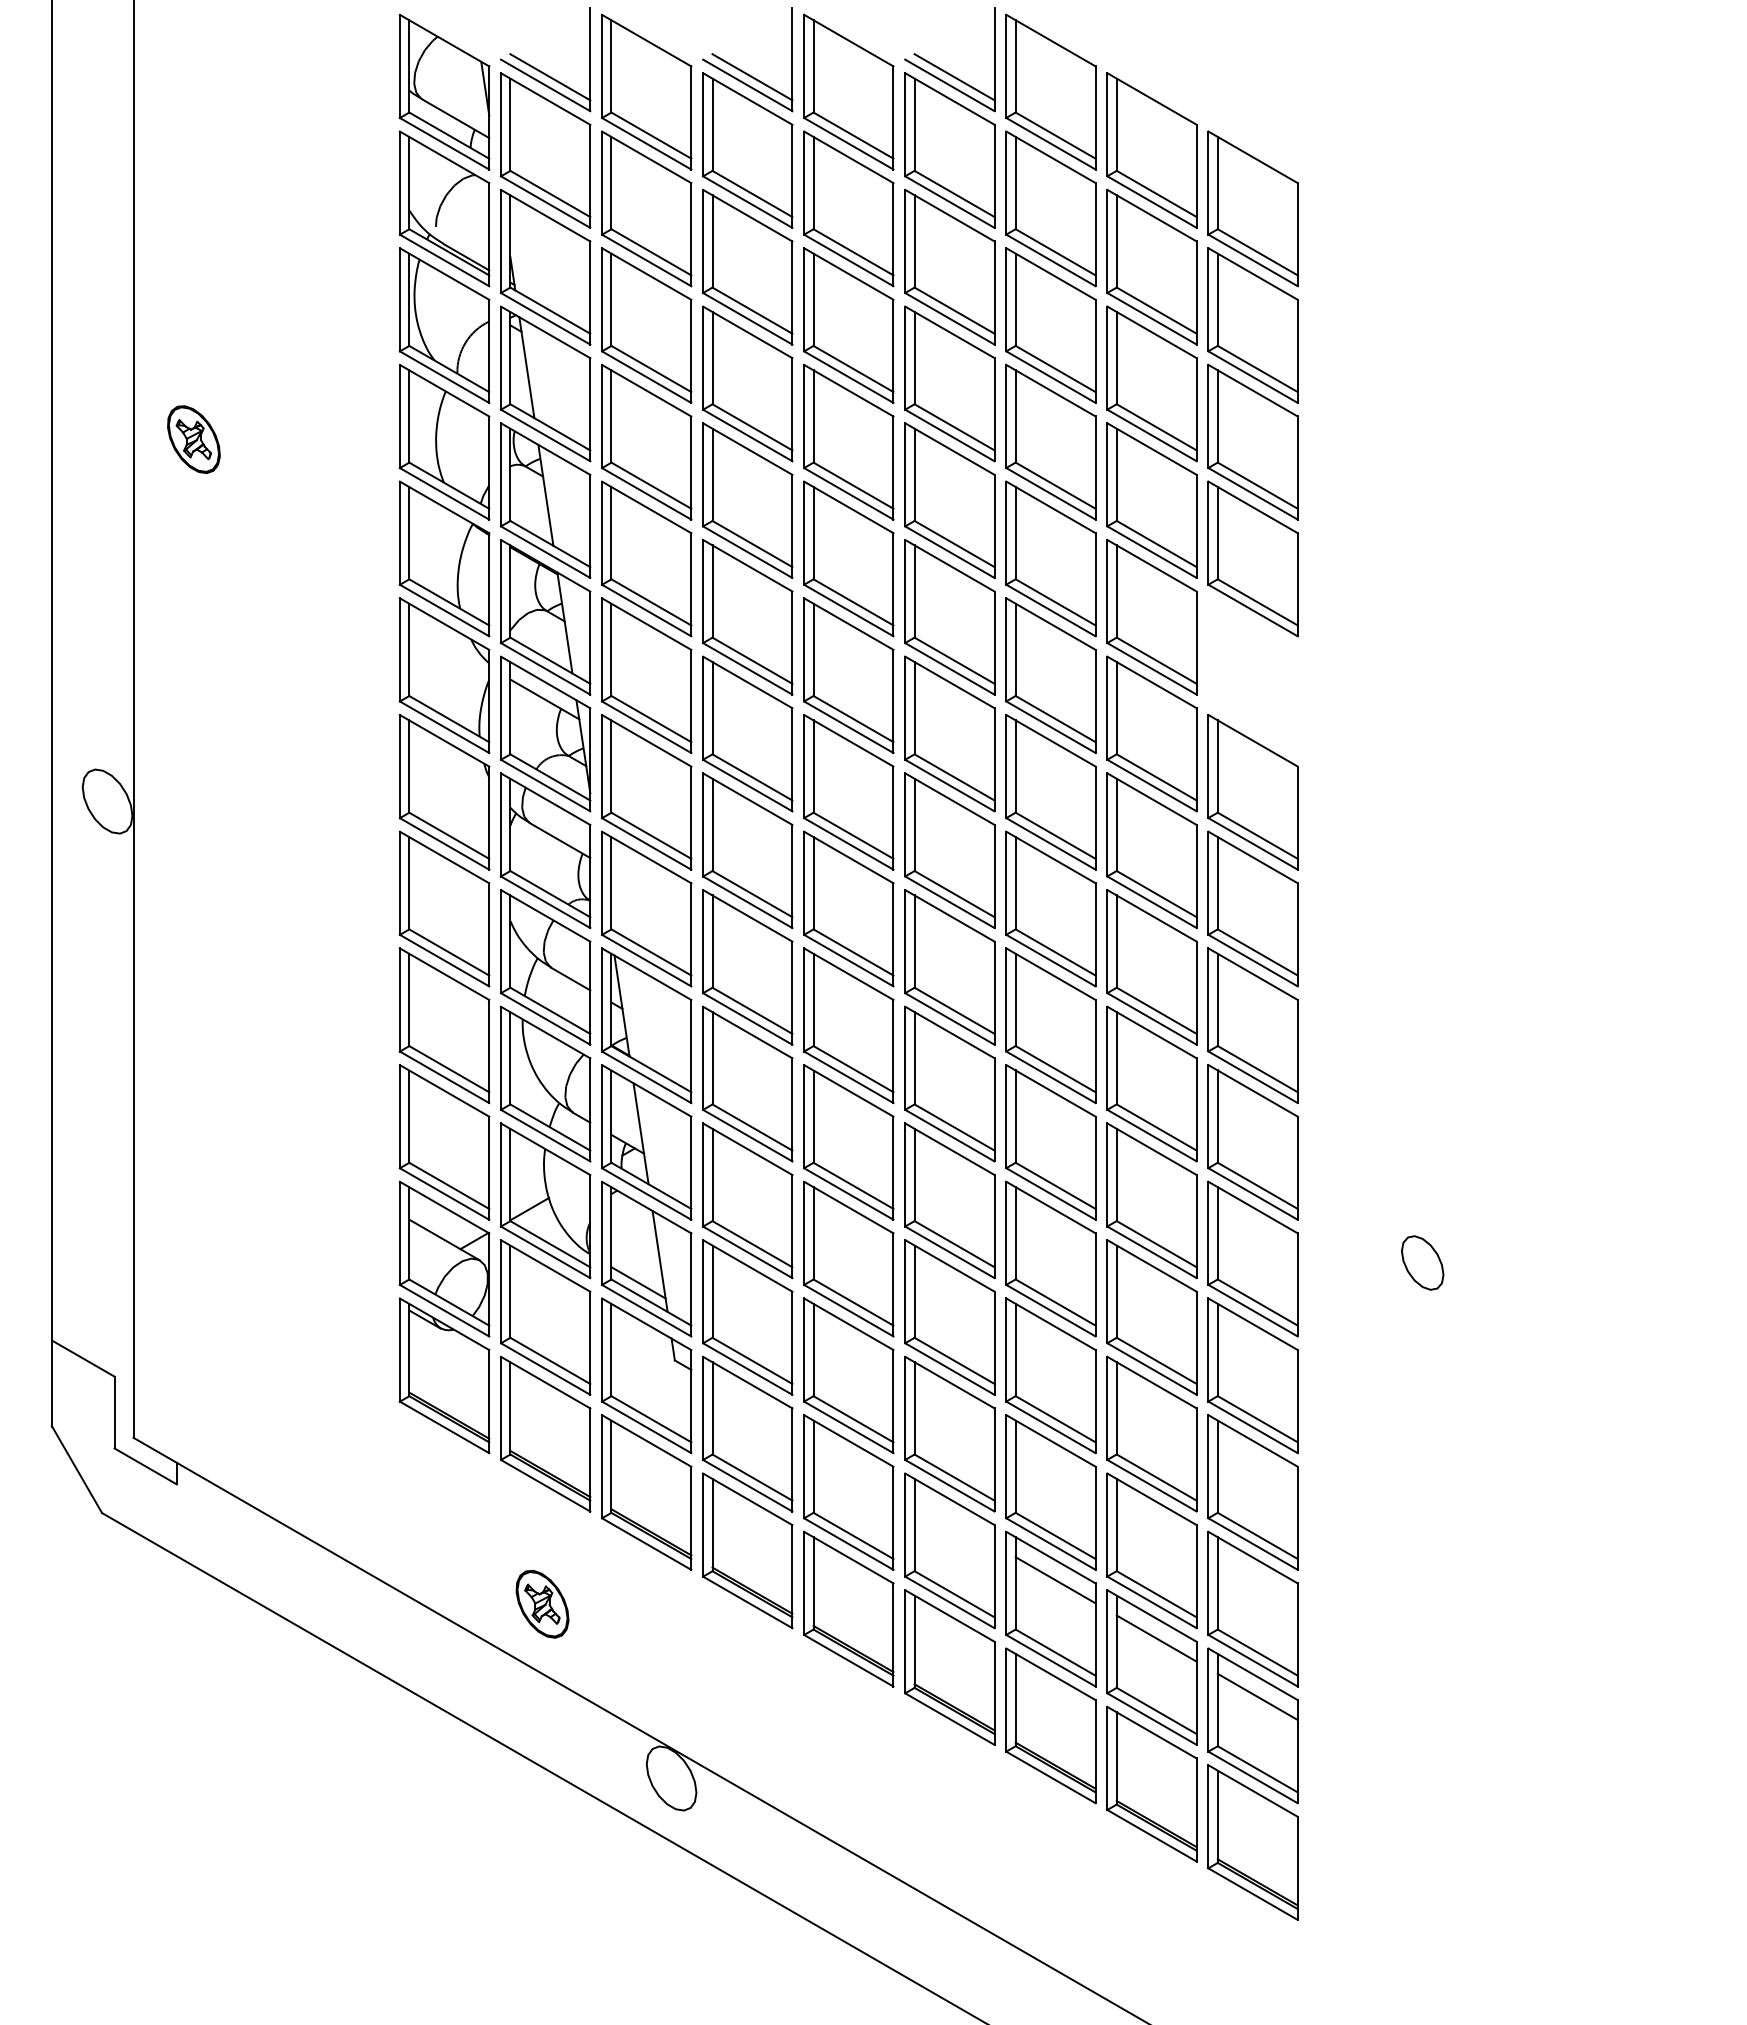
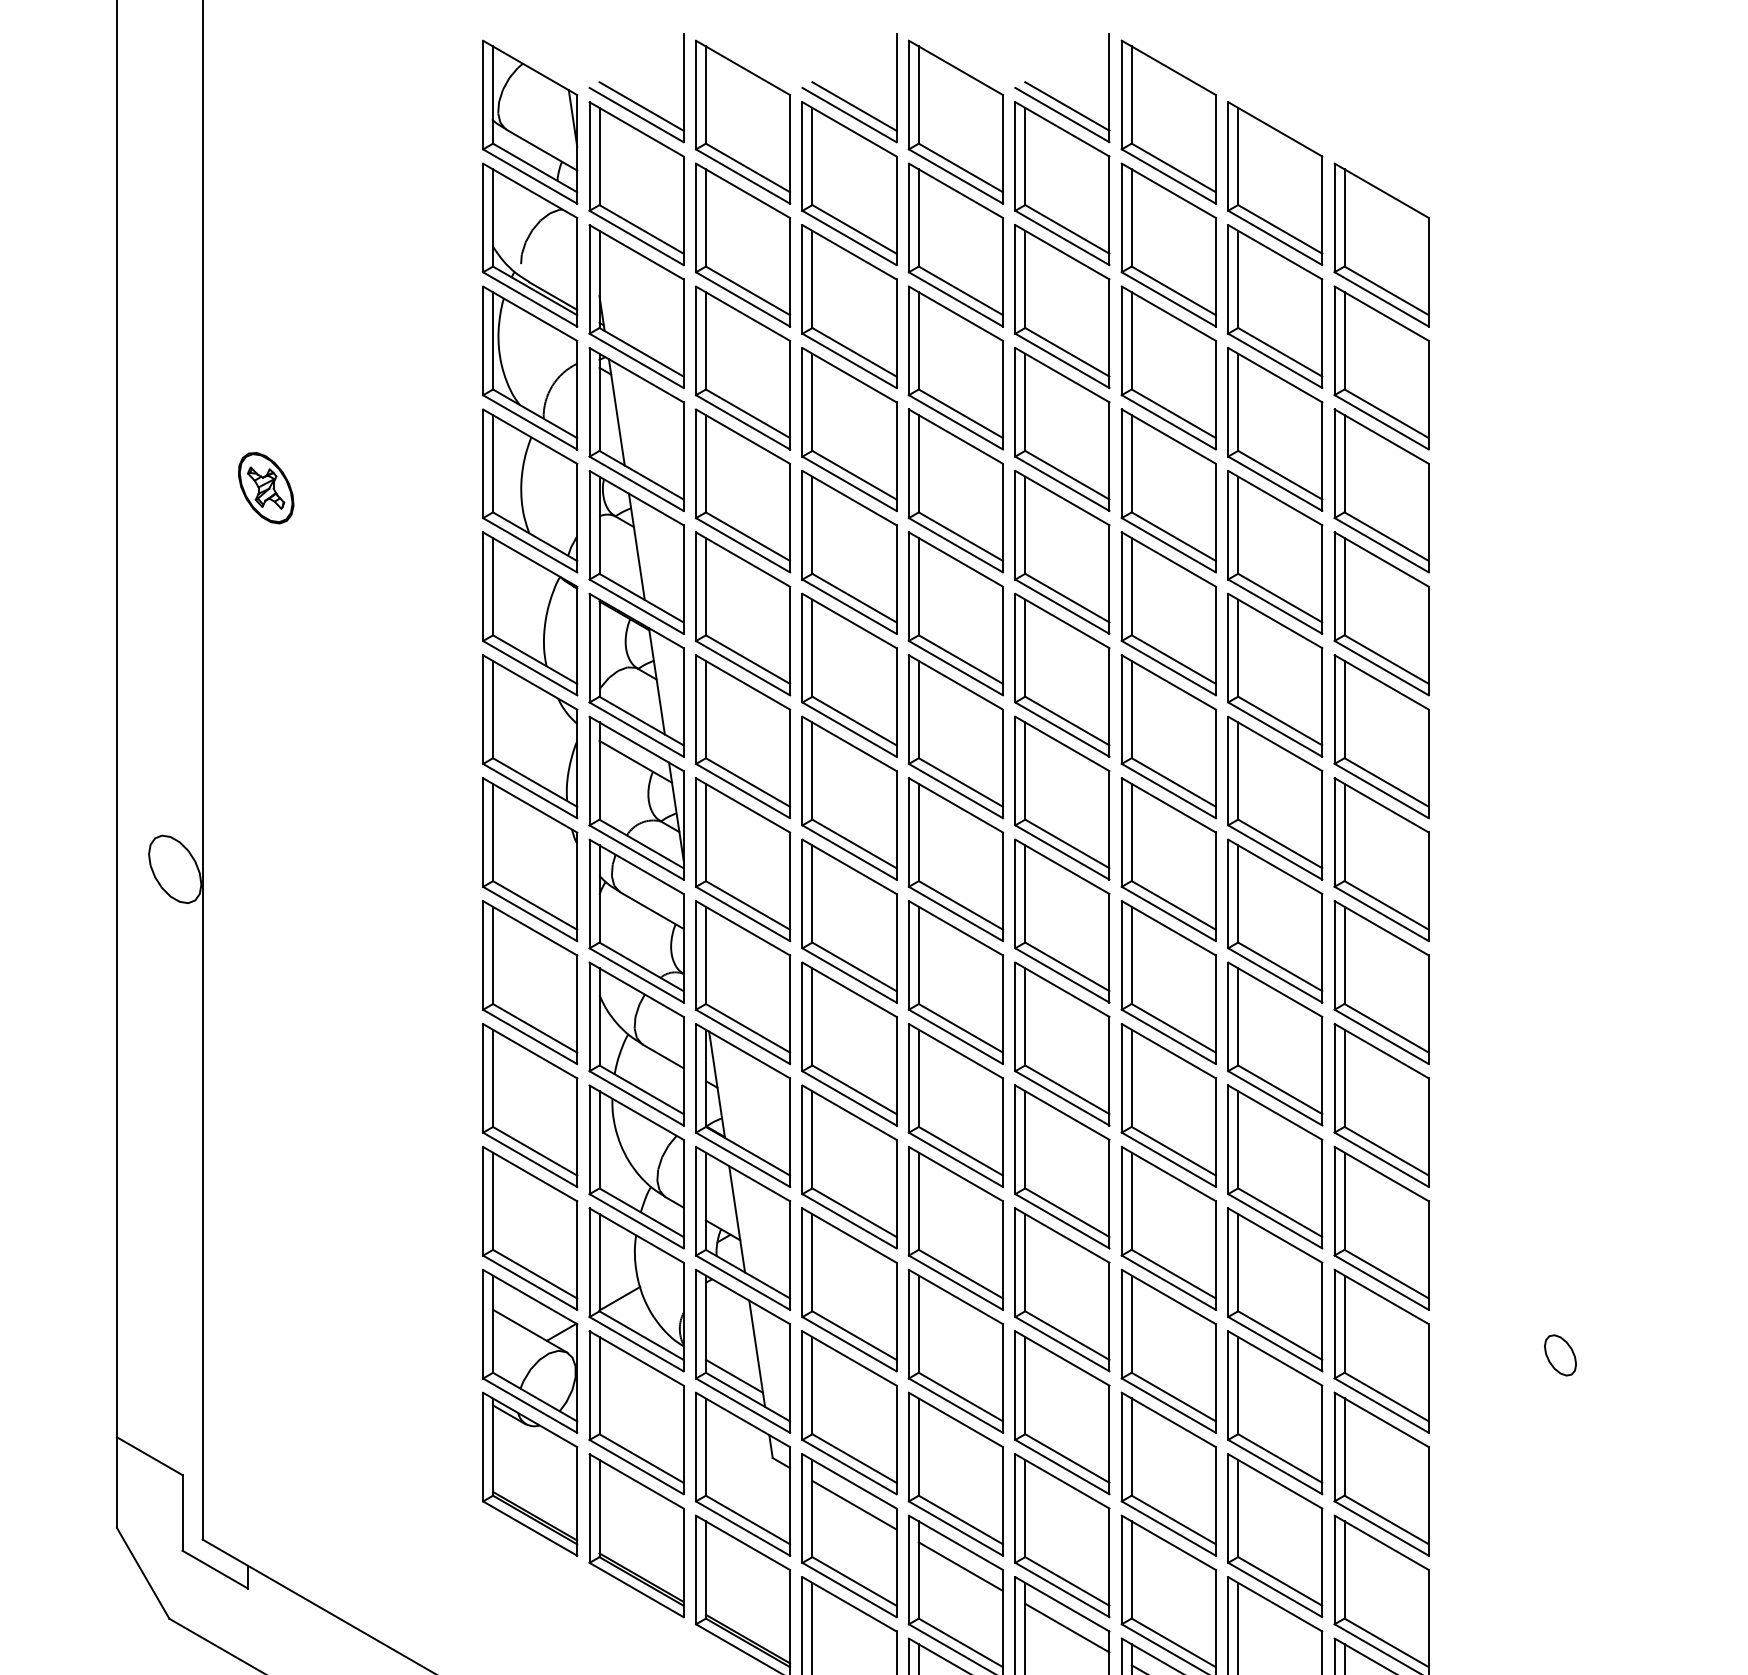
part: (1252, 675) -> (1381, 736), added
part: (1422, 1262) -> (1560, 1354), size x0.71
line: (752, 1405) -> (854, 1505), added
line: (853, 1463) -> (960, 1566), added
line: (954, 1521) -> (1067, 1627), added

